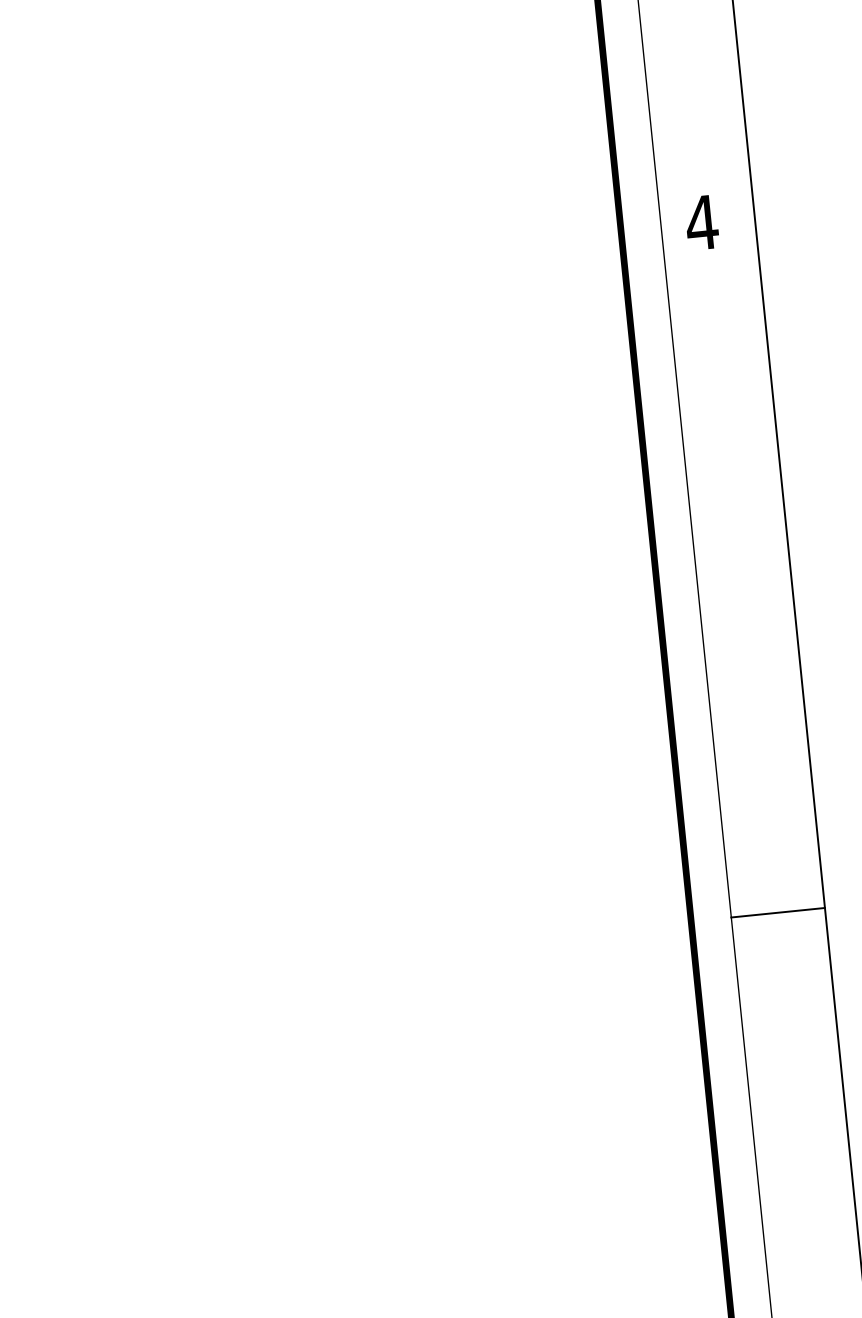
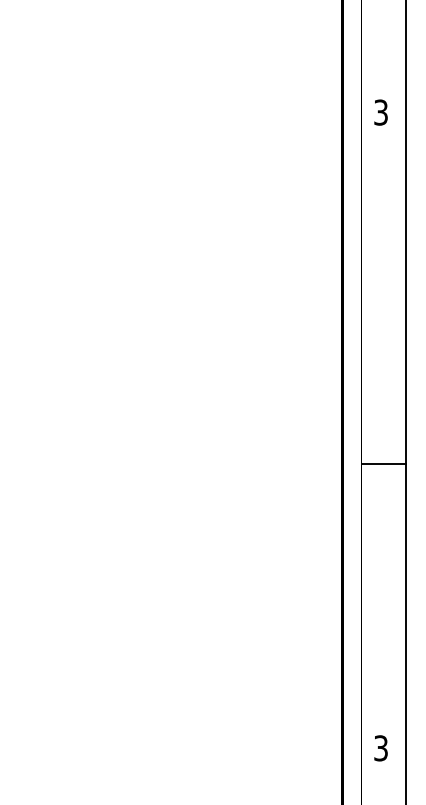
text: (700, 222) -> (380, 112), 4 -> 3
line: (777, 912) -> (383, 463), moved

